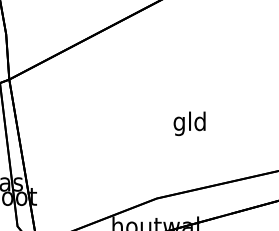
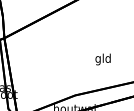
text: (188, 123) -> (102, 59), moved

